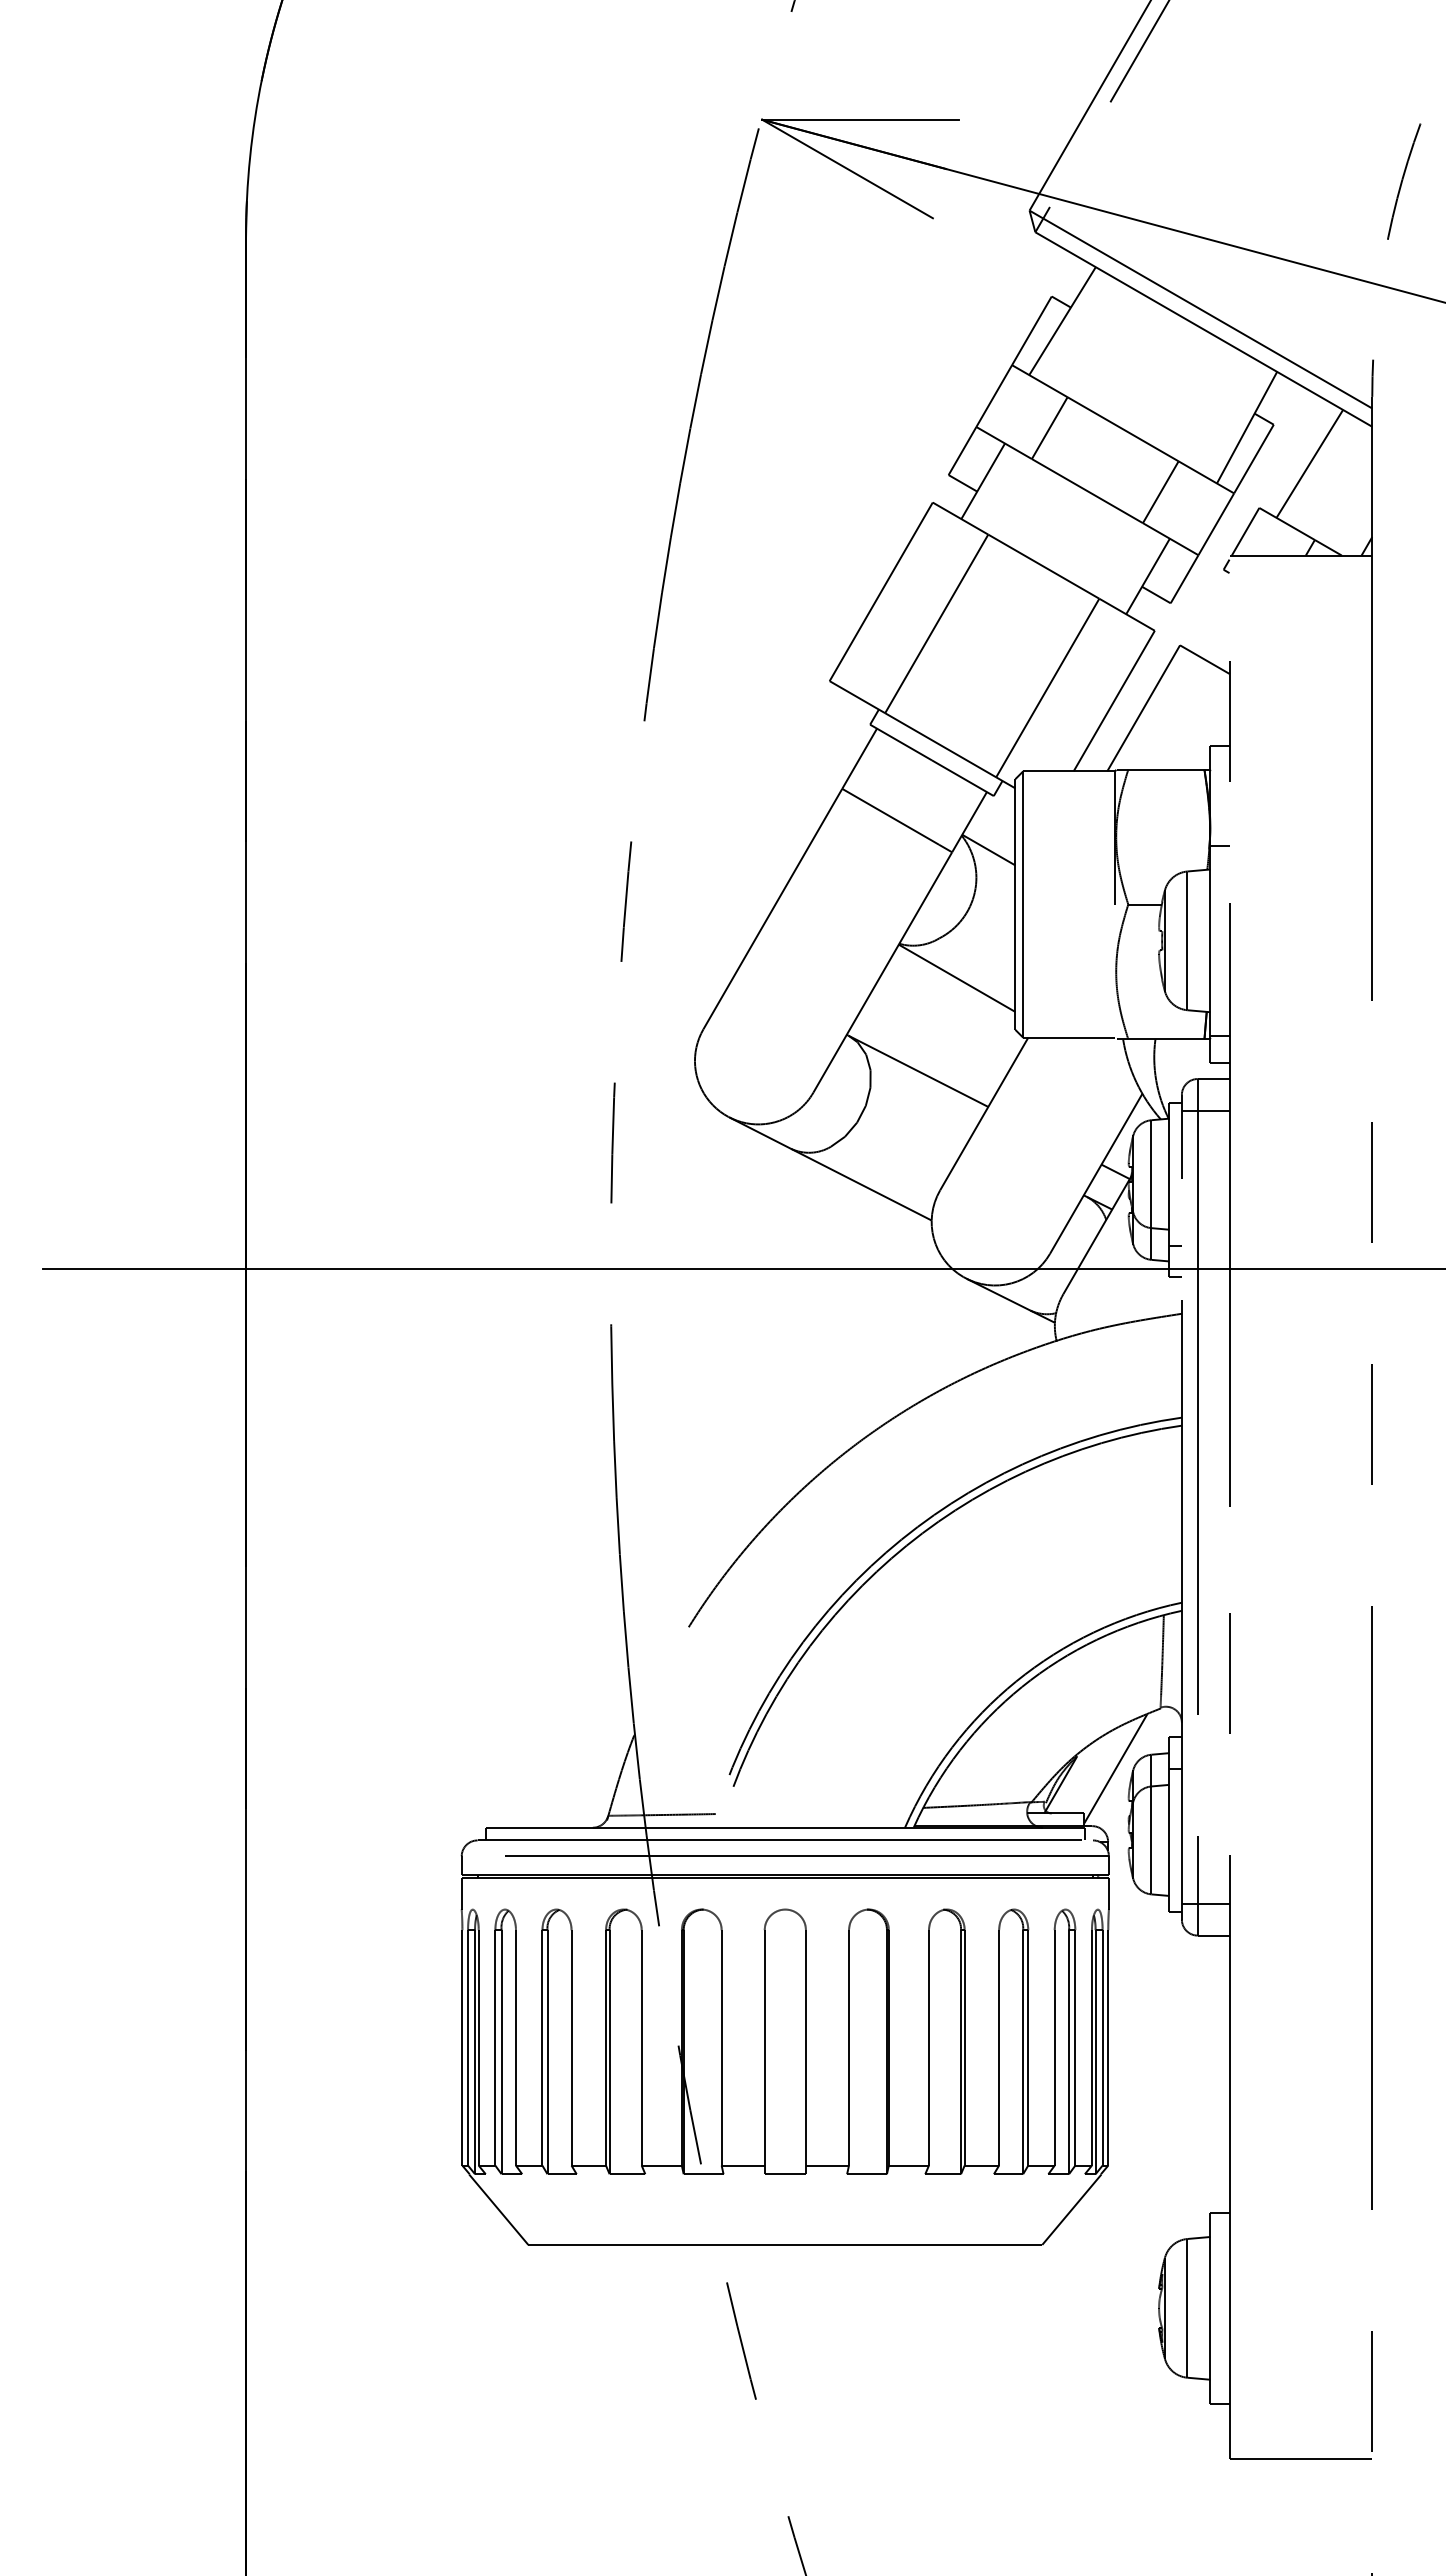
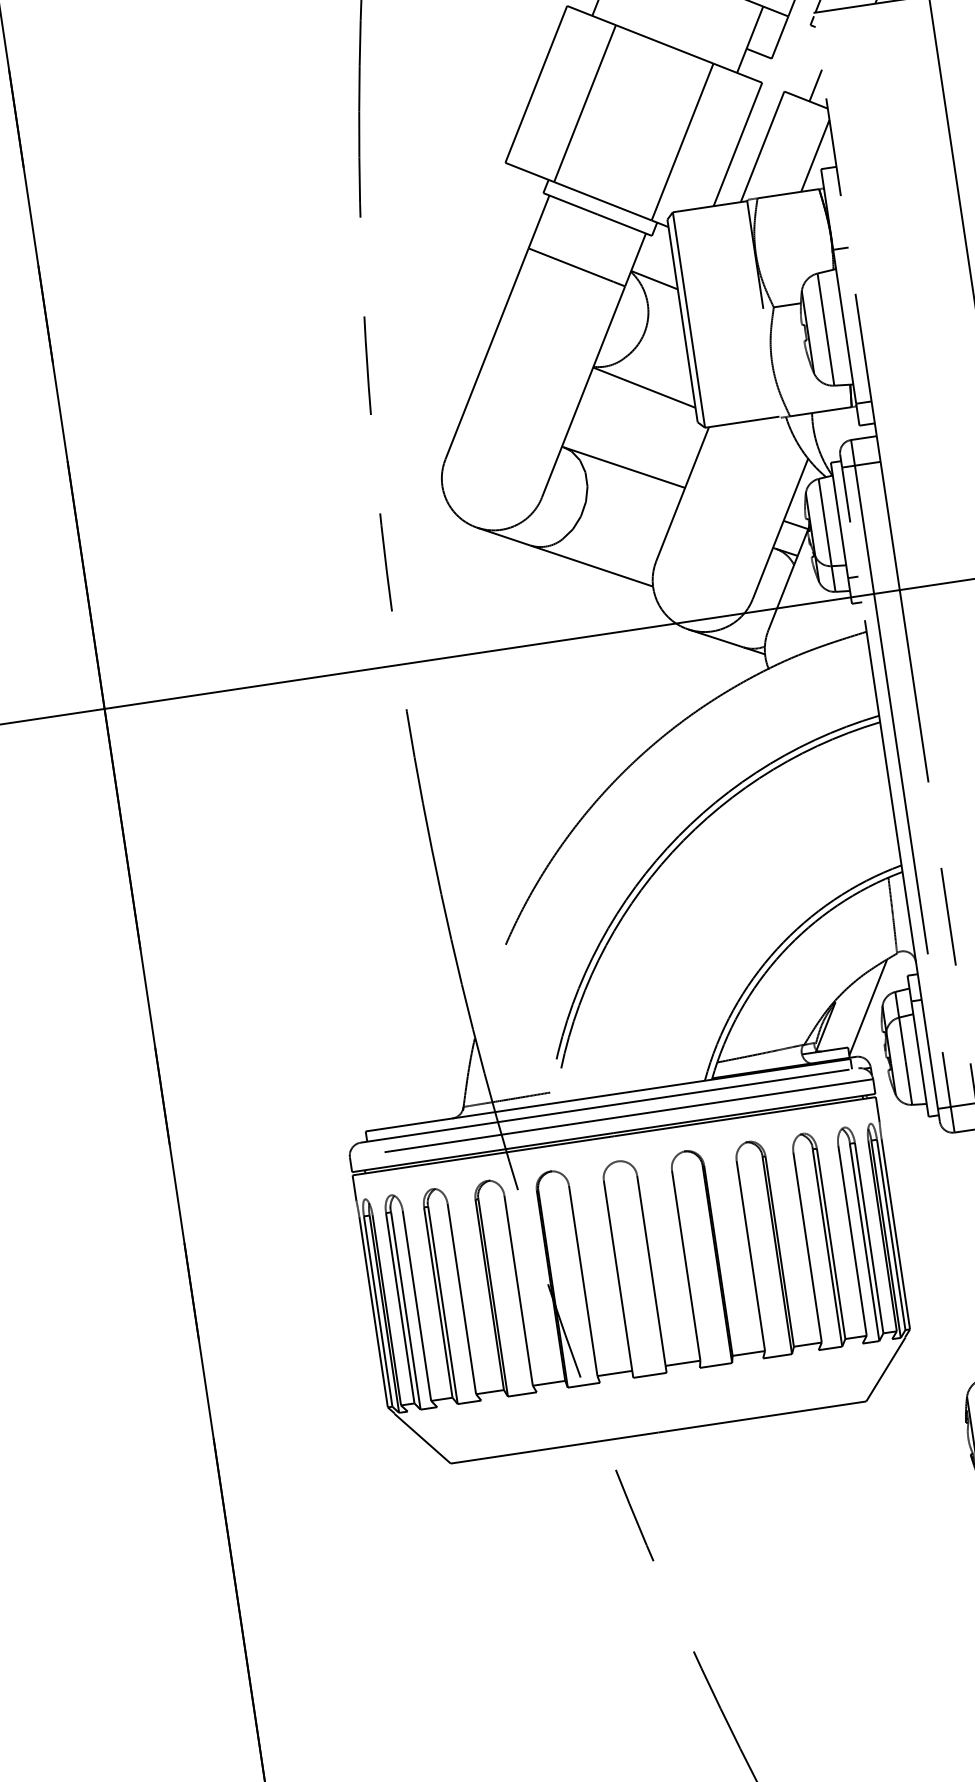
line: (1218, 643) -> (815, 85), added
line: (1205, 728) -> (815, 155), added

